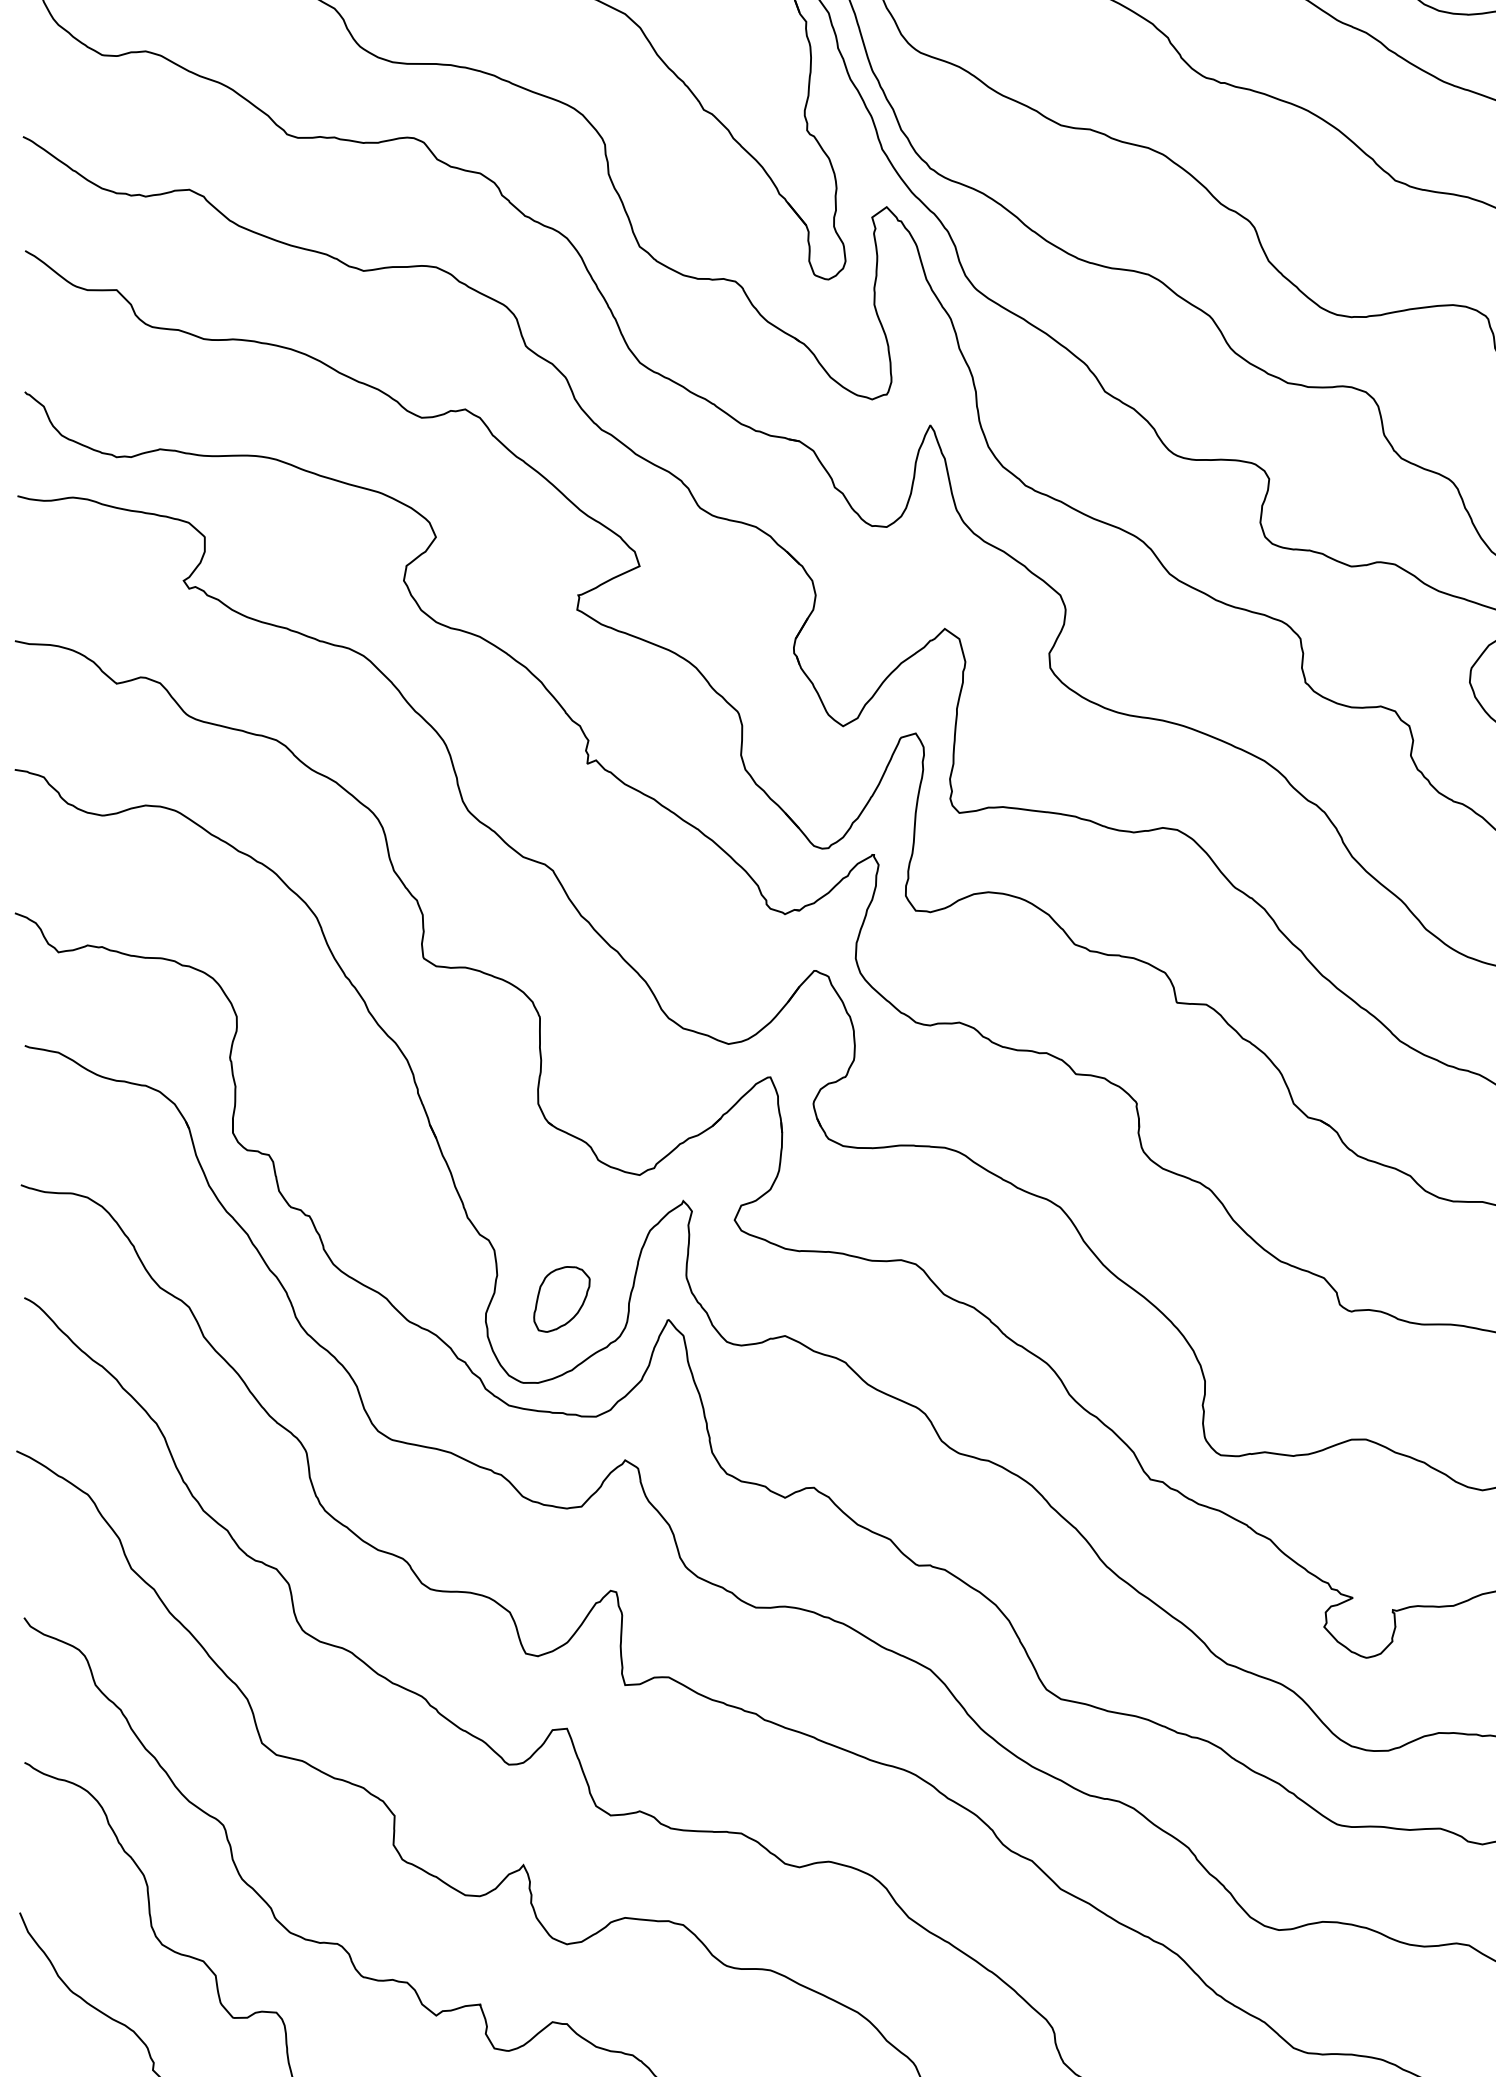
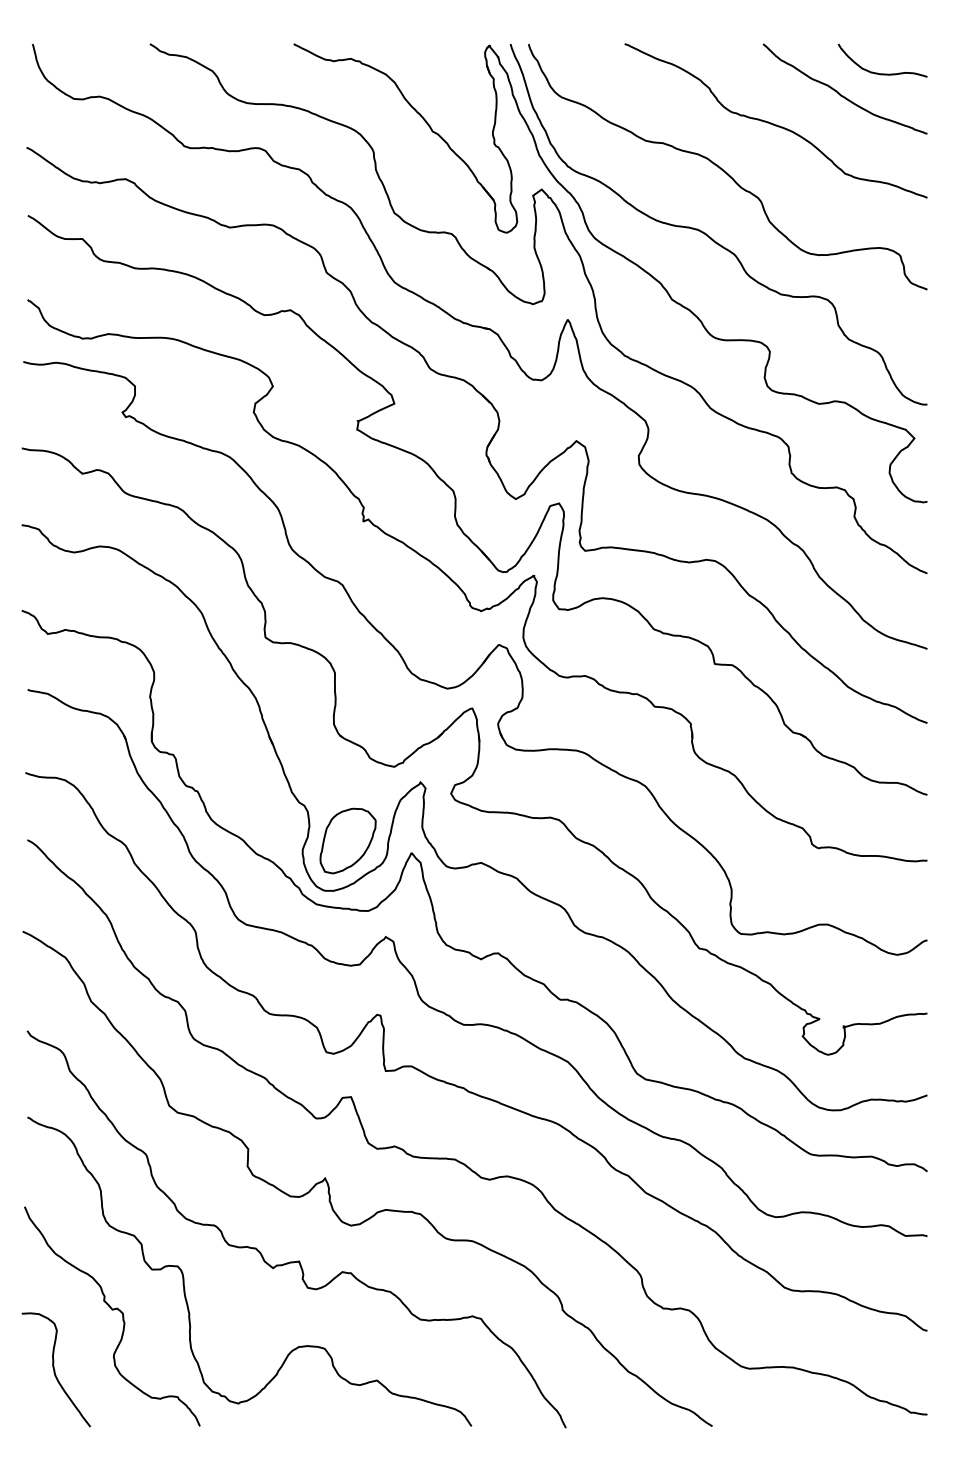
part: (560, 1298) -> (347, 840), size x1.67

